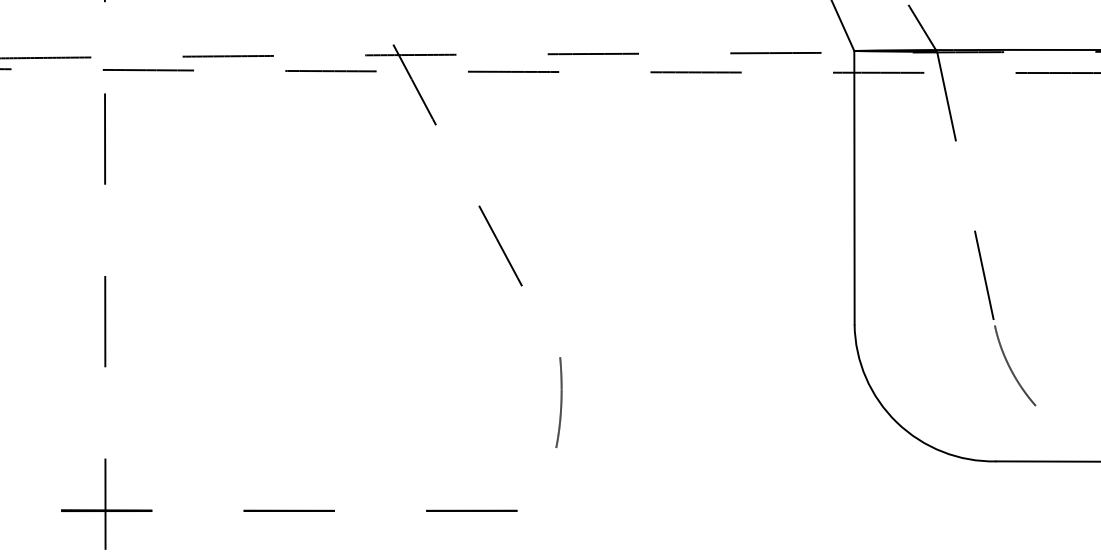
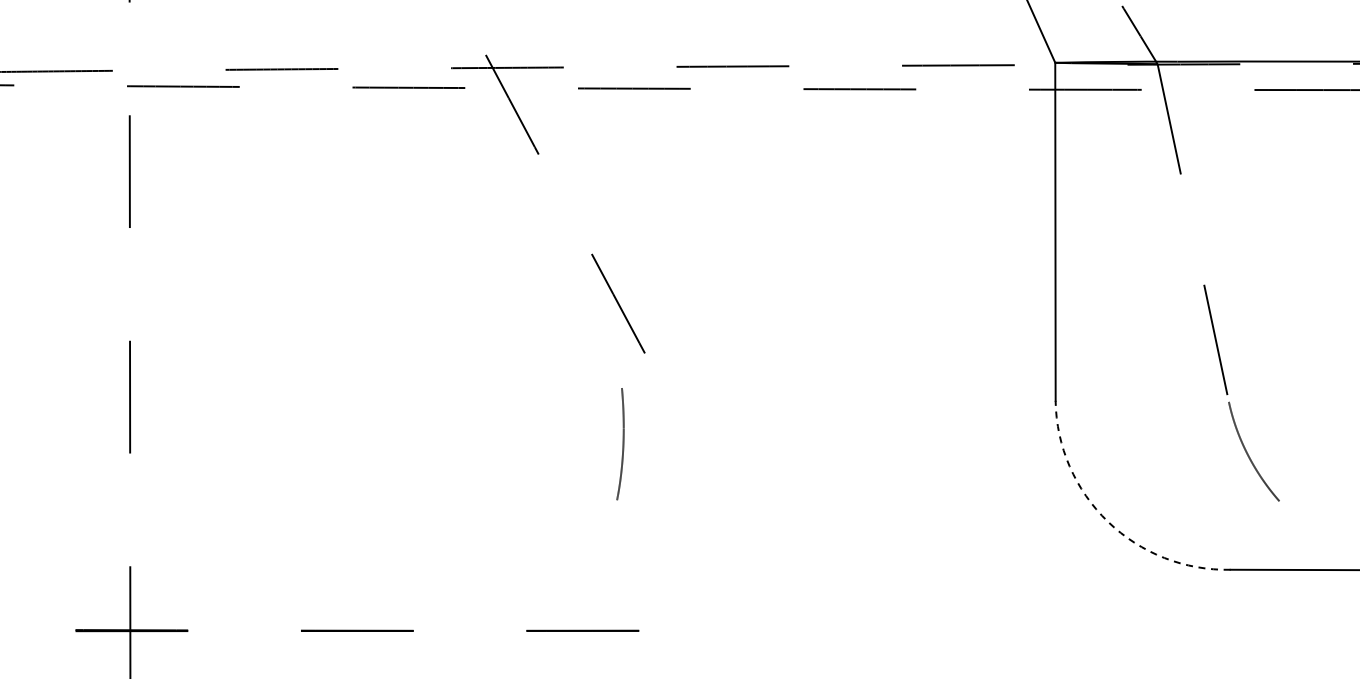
curve: (560, 402) -> (622, 444), moved
arc: (896, 422) -> (1107, 521), solid -> dashed

